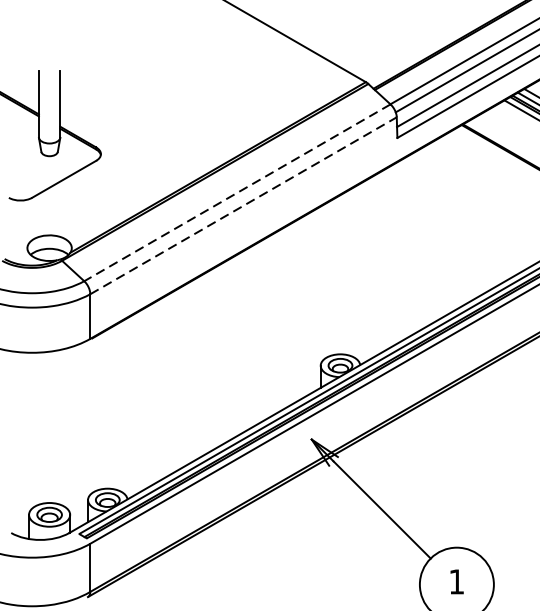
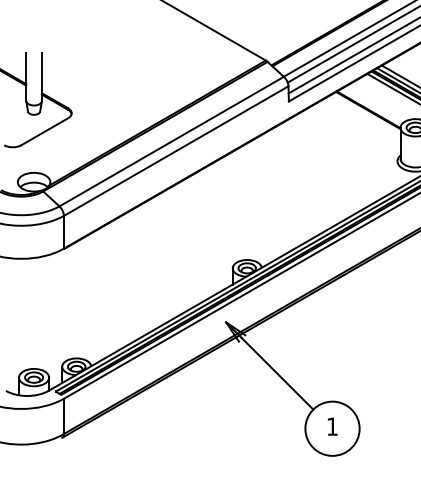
line: (237, 192) -> (171, 141), dashed -> solid
line: (243, 206) -> (176, 151), dashed -> solid

